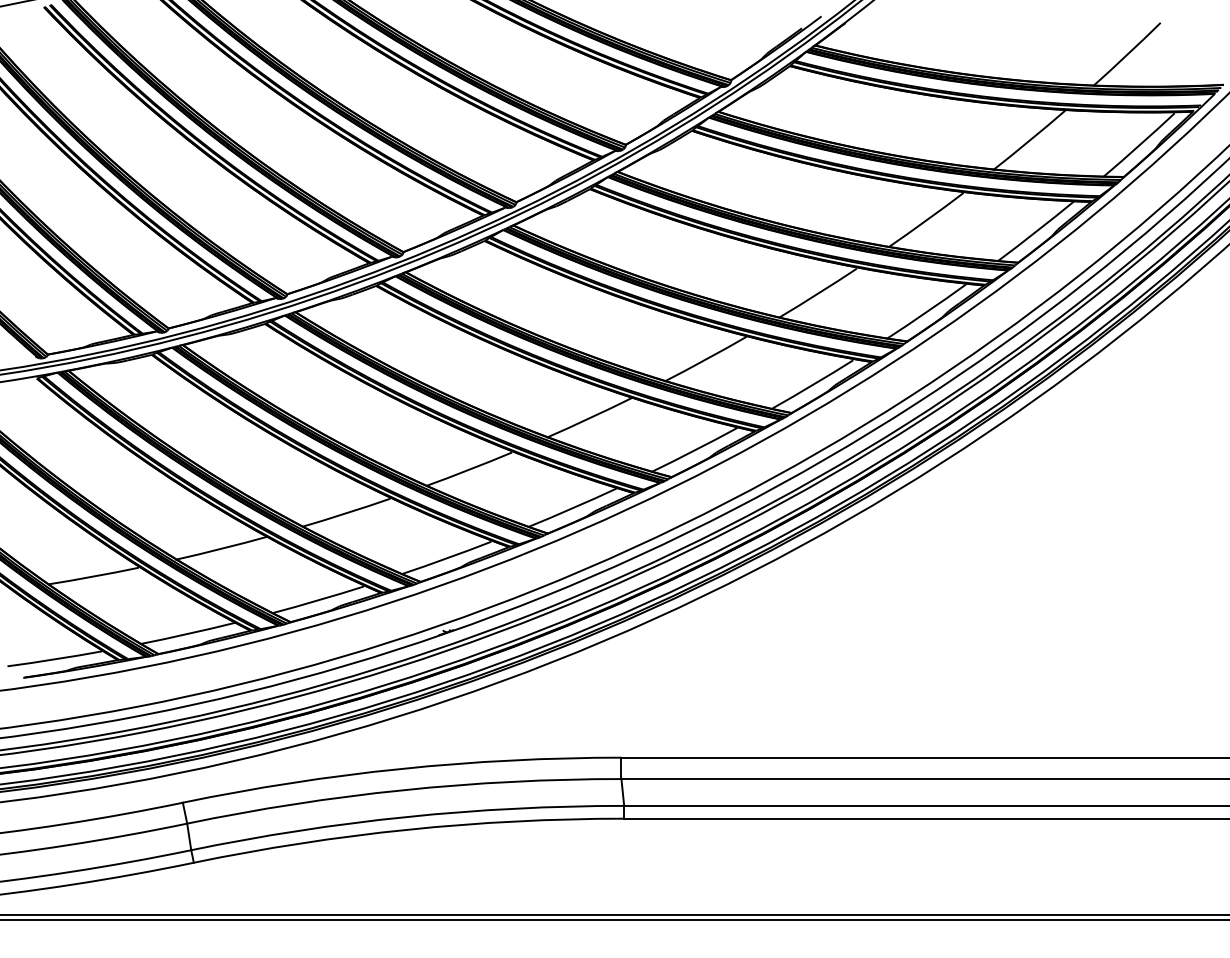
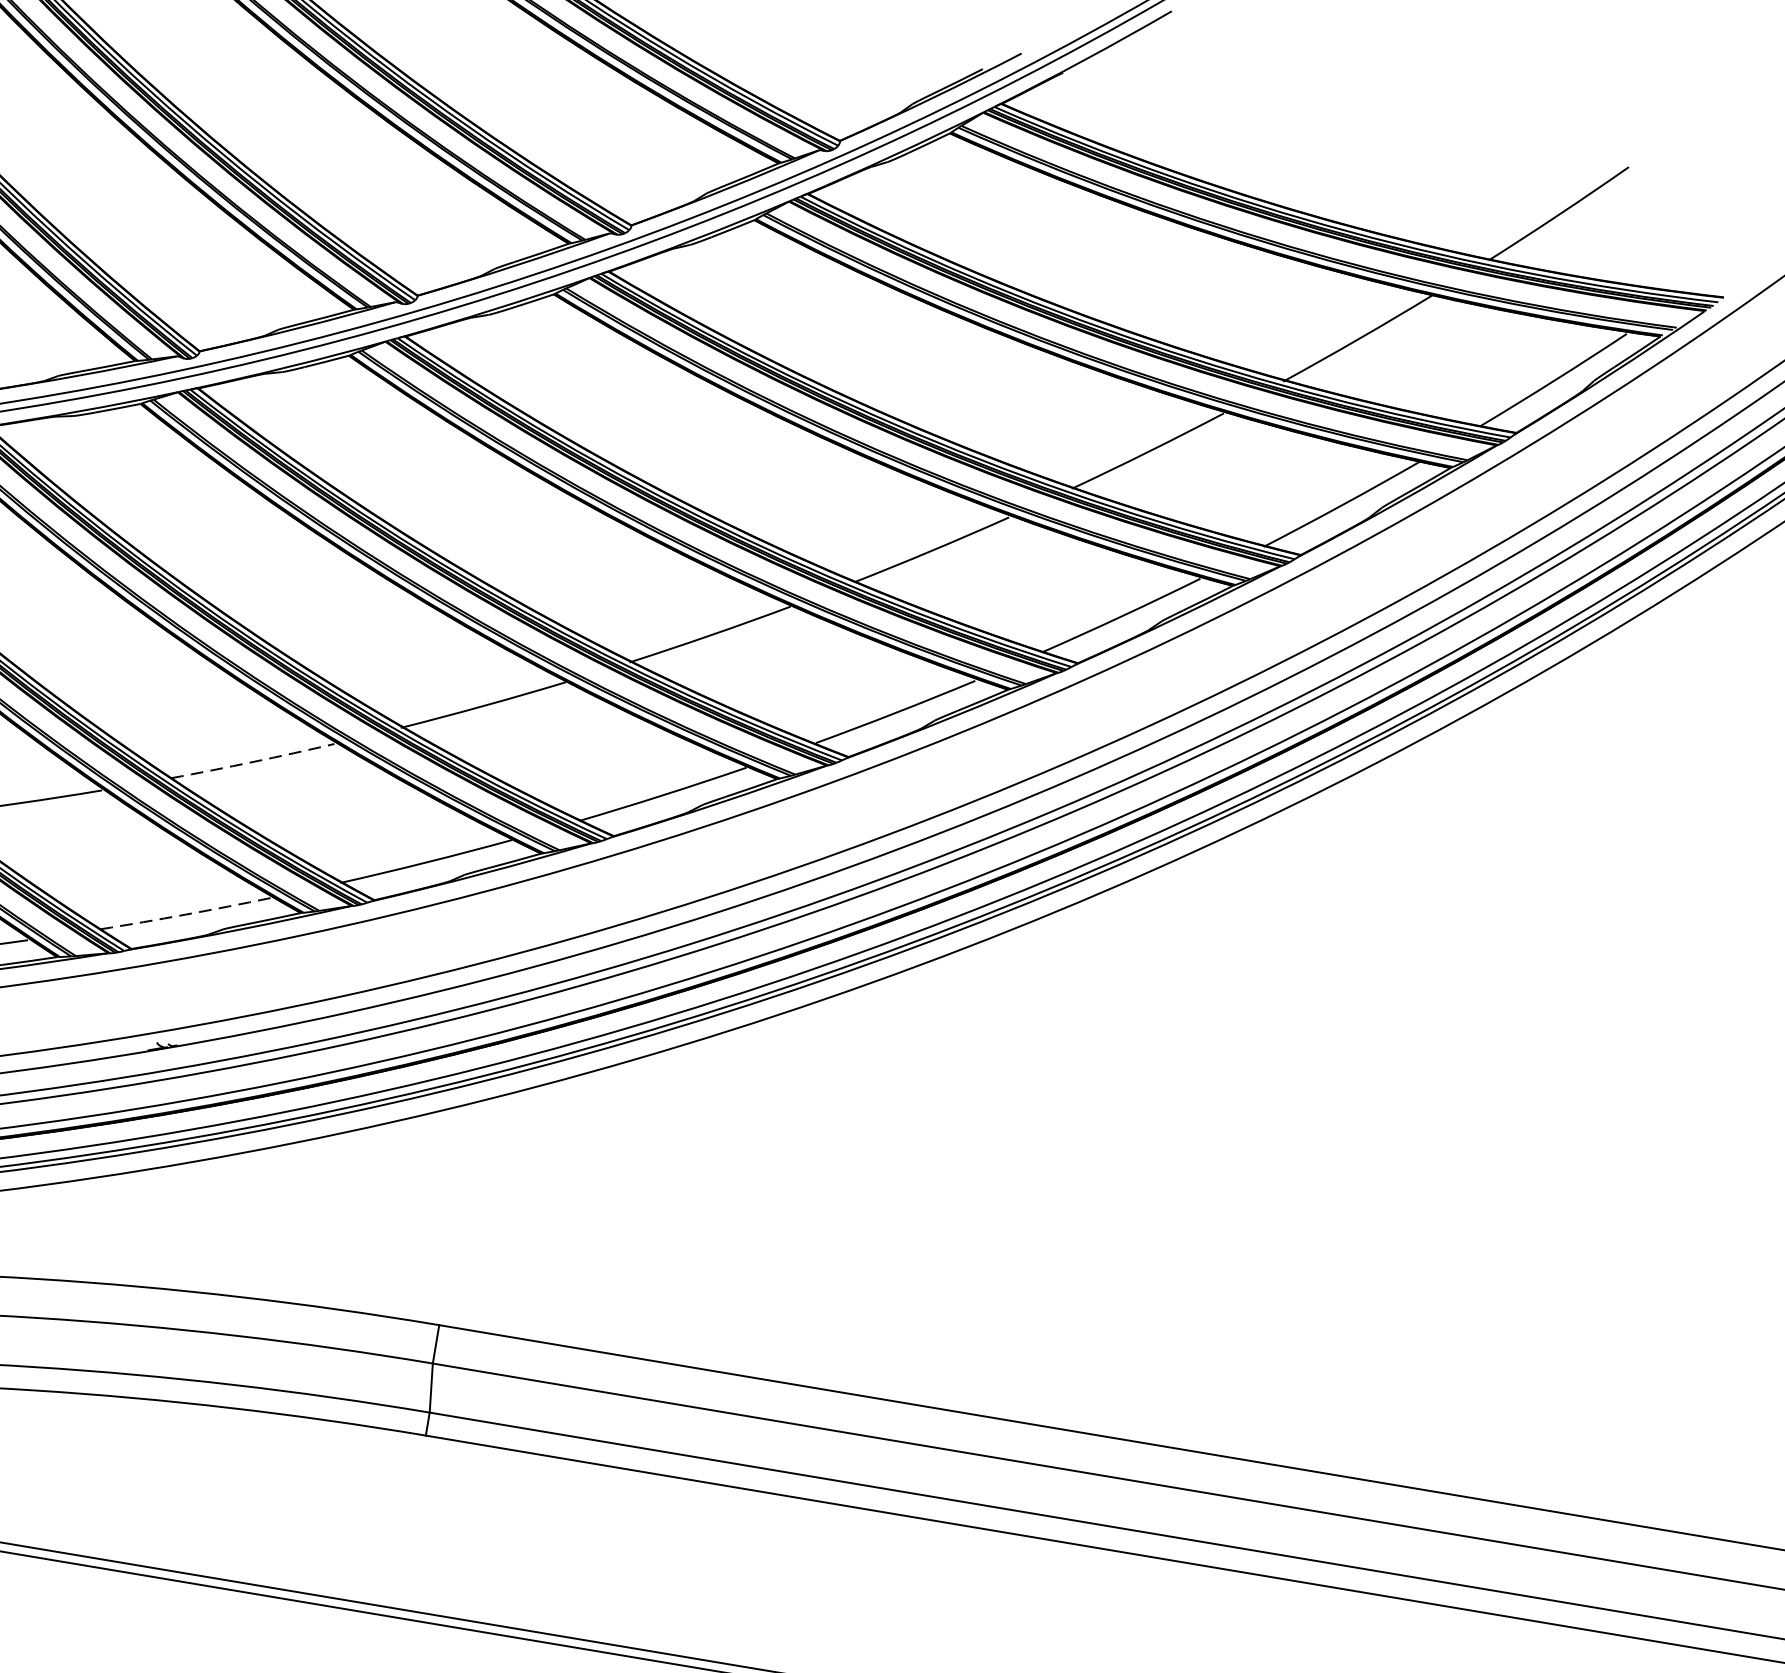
arc: (469, 469) -> (252, 761), solid -> dashed
arc: (447, 558) -> (186, 914), solid -> dashed

